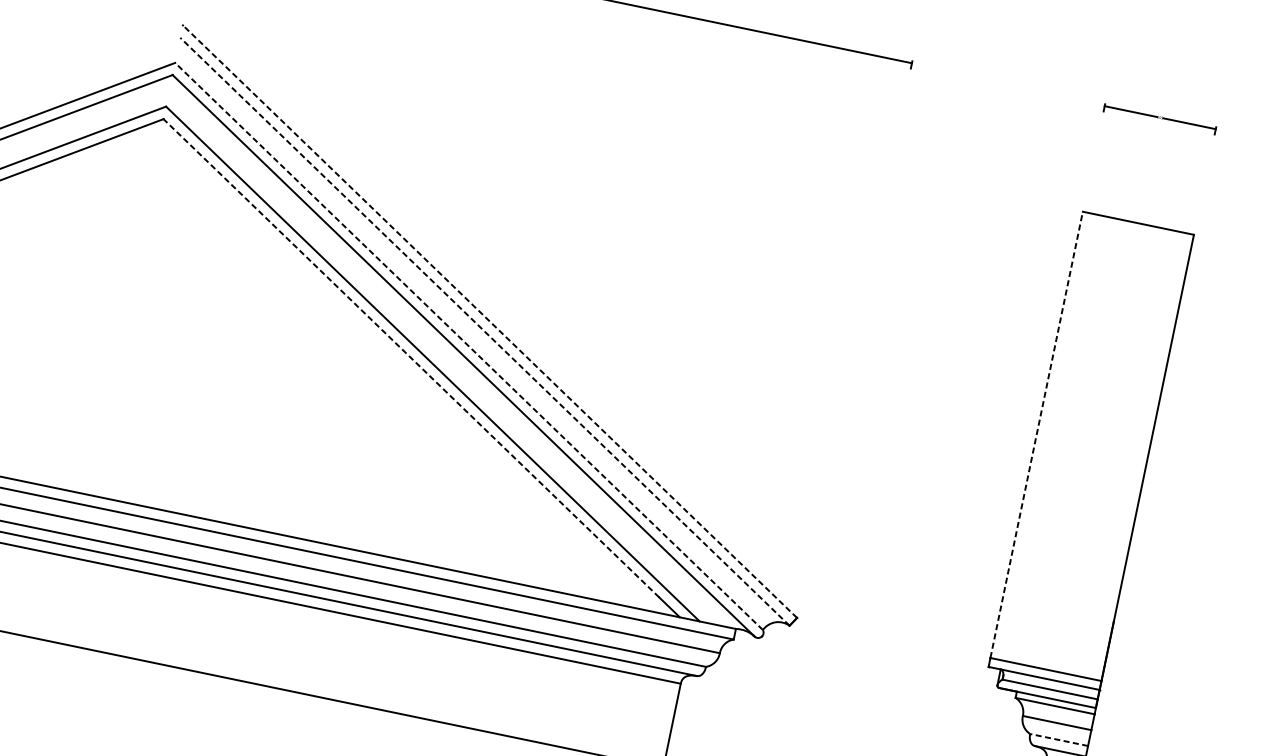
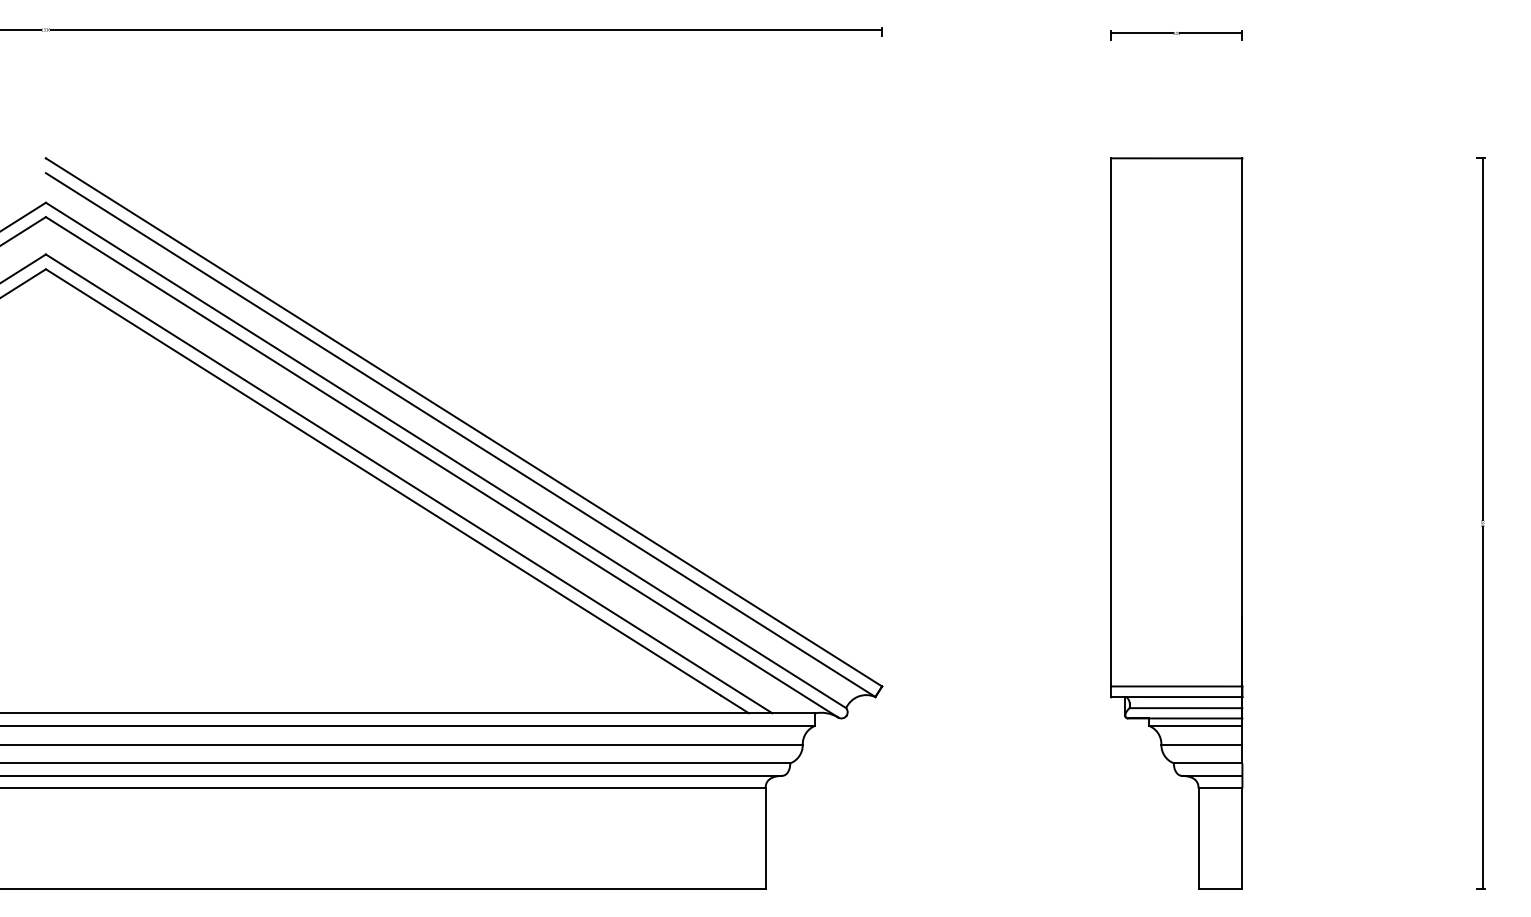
line: (489, 321) -> (463, 422), dashed -> solid
line: (484, 332) -> (460, 435), dashed -> solid
line: (468, 346) -> (445, 455), dashed -> solid
line: (410, 358) -> (382, 482), dashed -> solid
line: (1036, 434) -> (1110, 421), dashed -> solid
line: (1058, 740) -> (1207, 763), dashed -> solid

